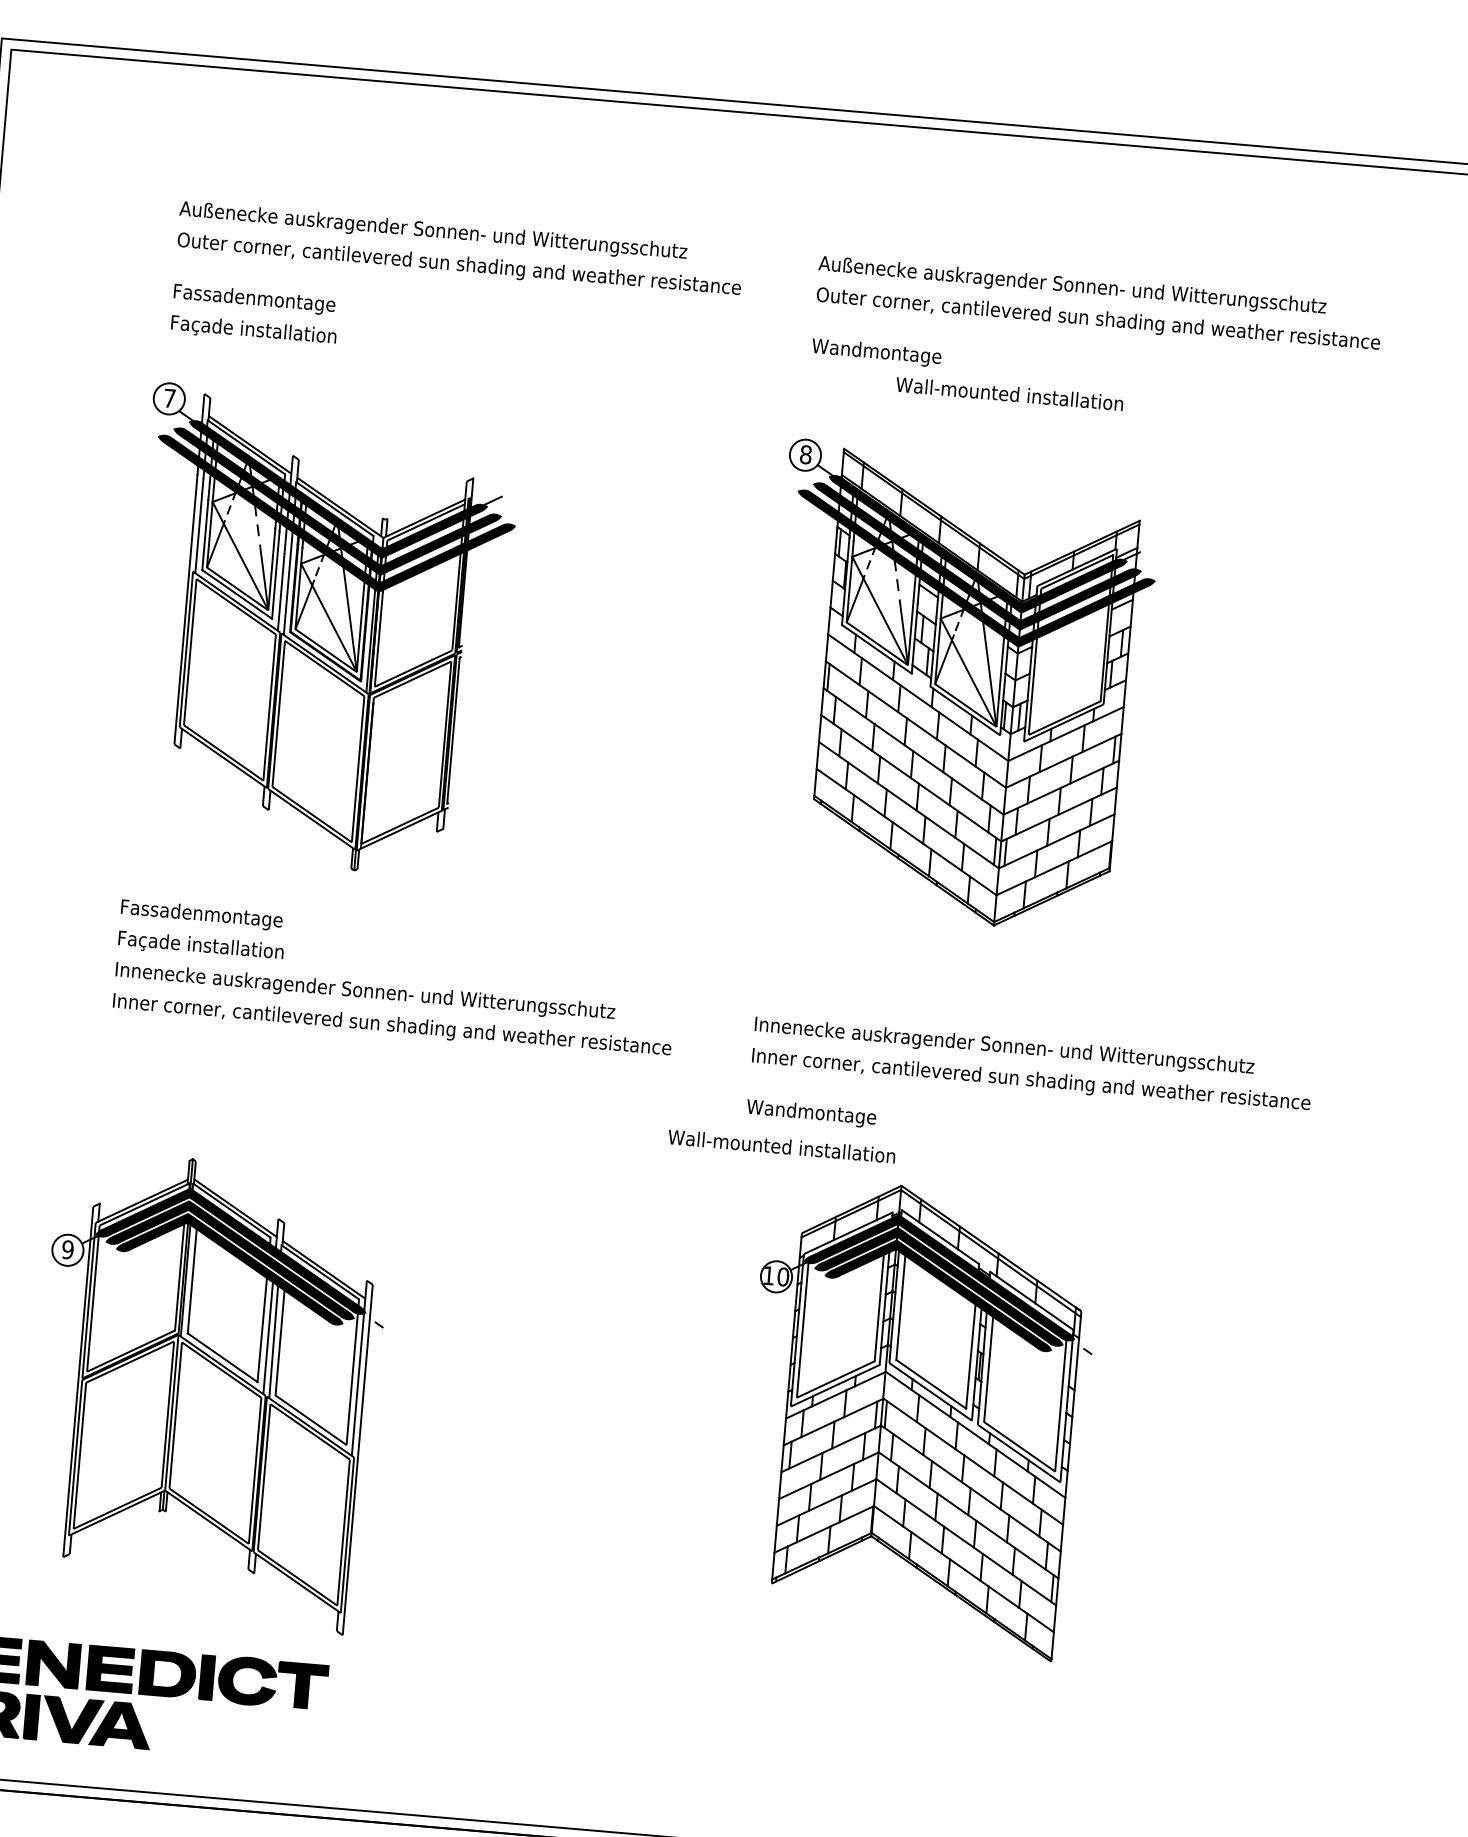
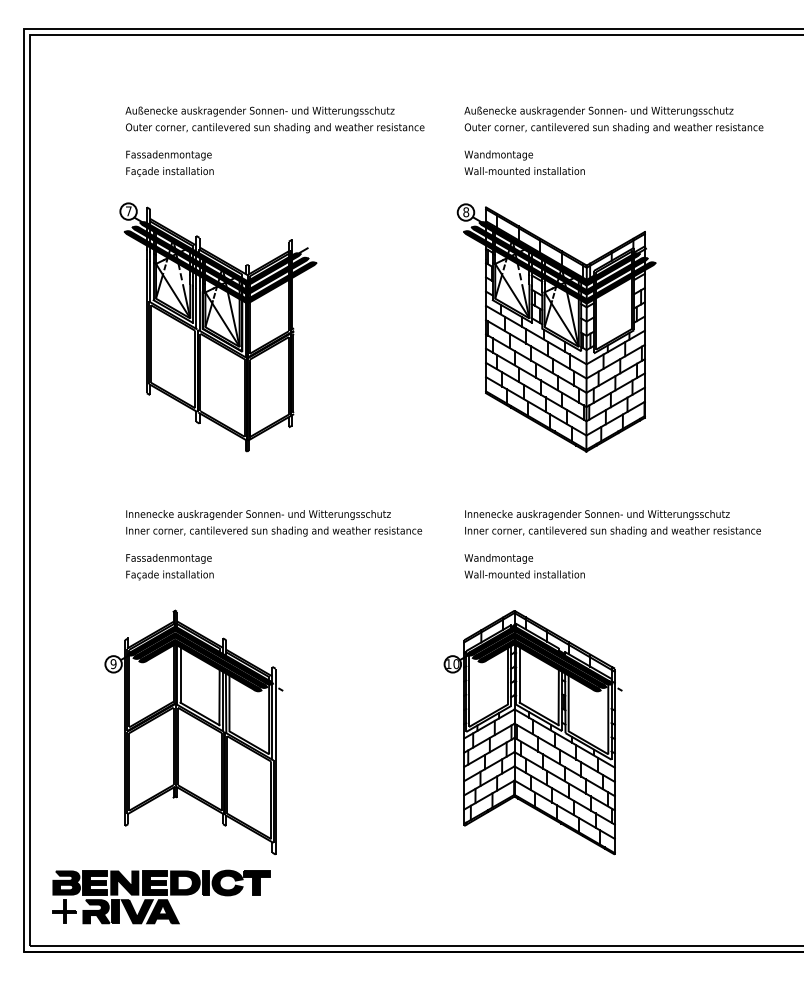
text: (1009, 394) -> (524, 171), moved
text: (201, 931) -> (169, 567), moved
text: (781, 1146) -> (524, 574), moved
part: (915, 1418) -> (532, 732), moved

